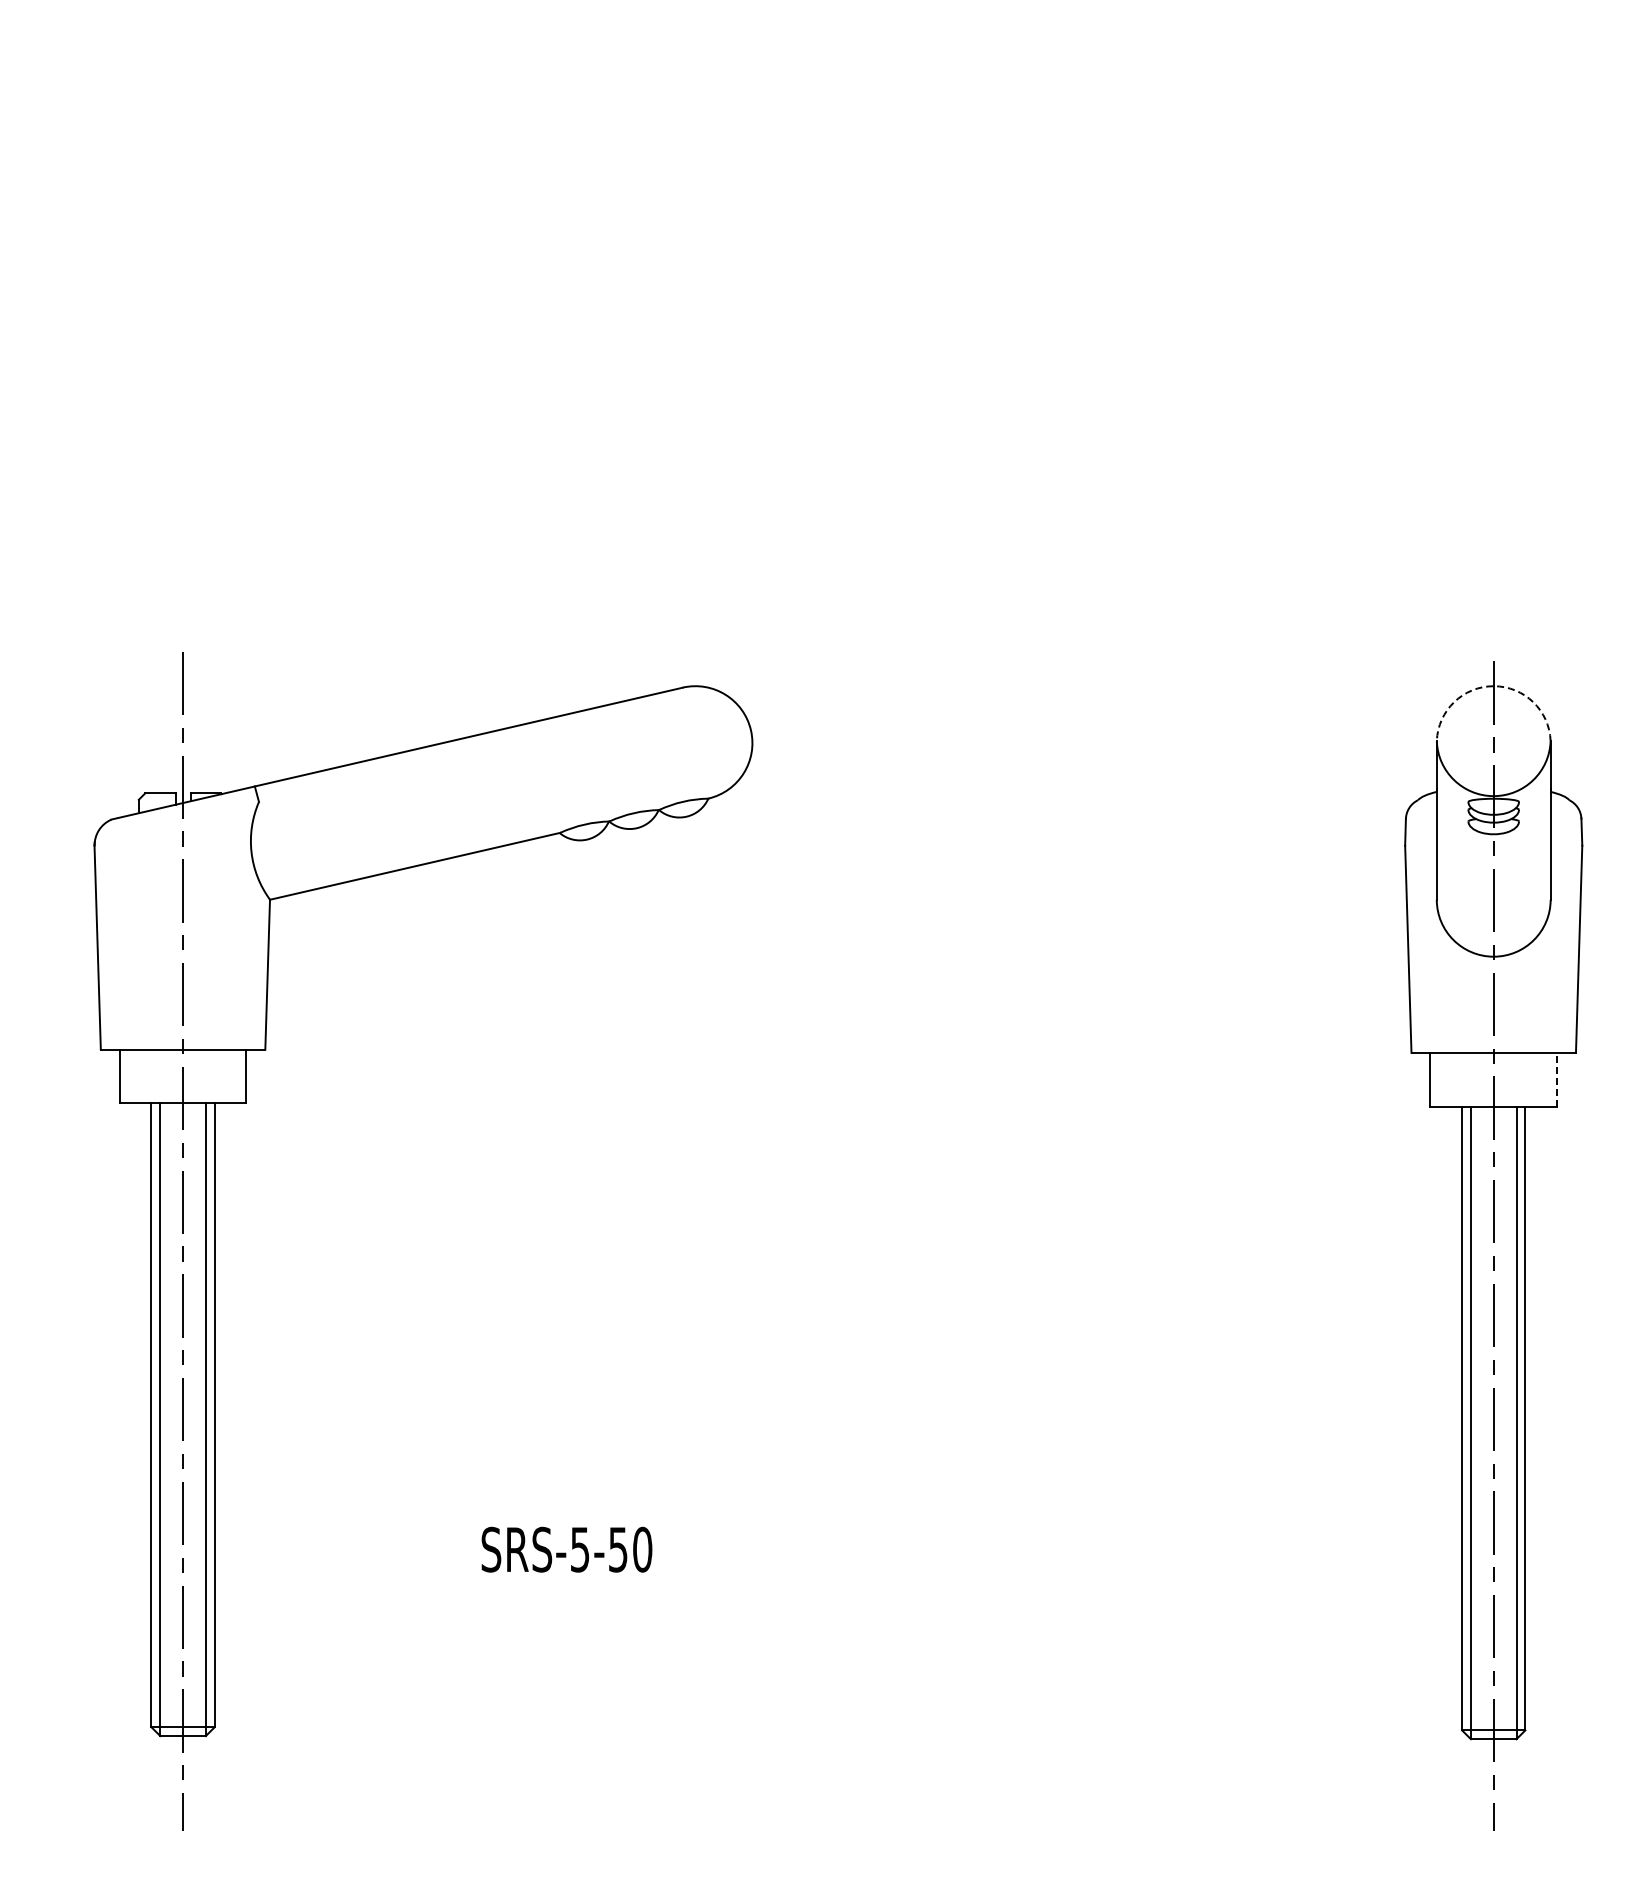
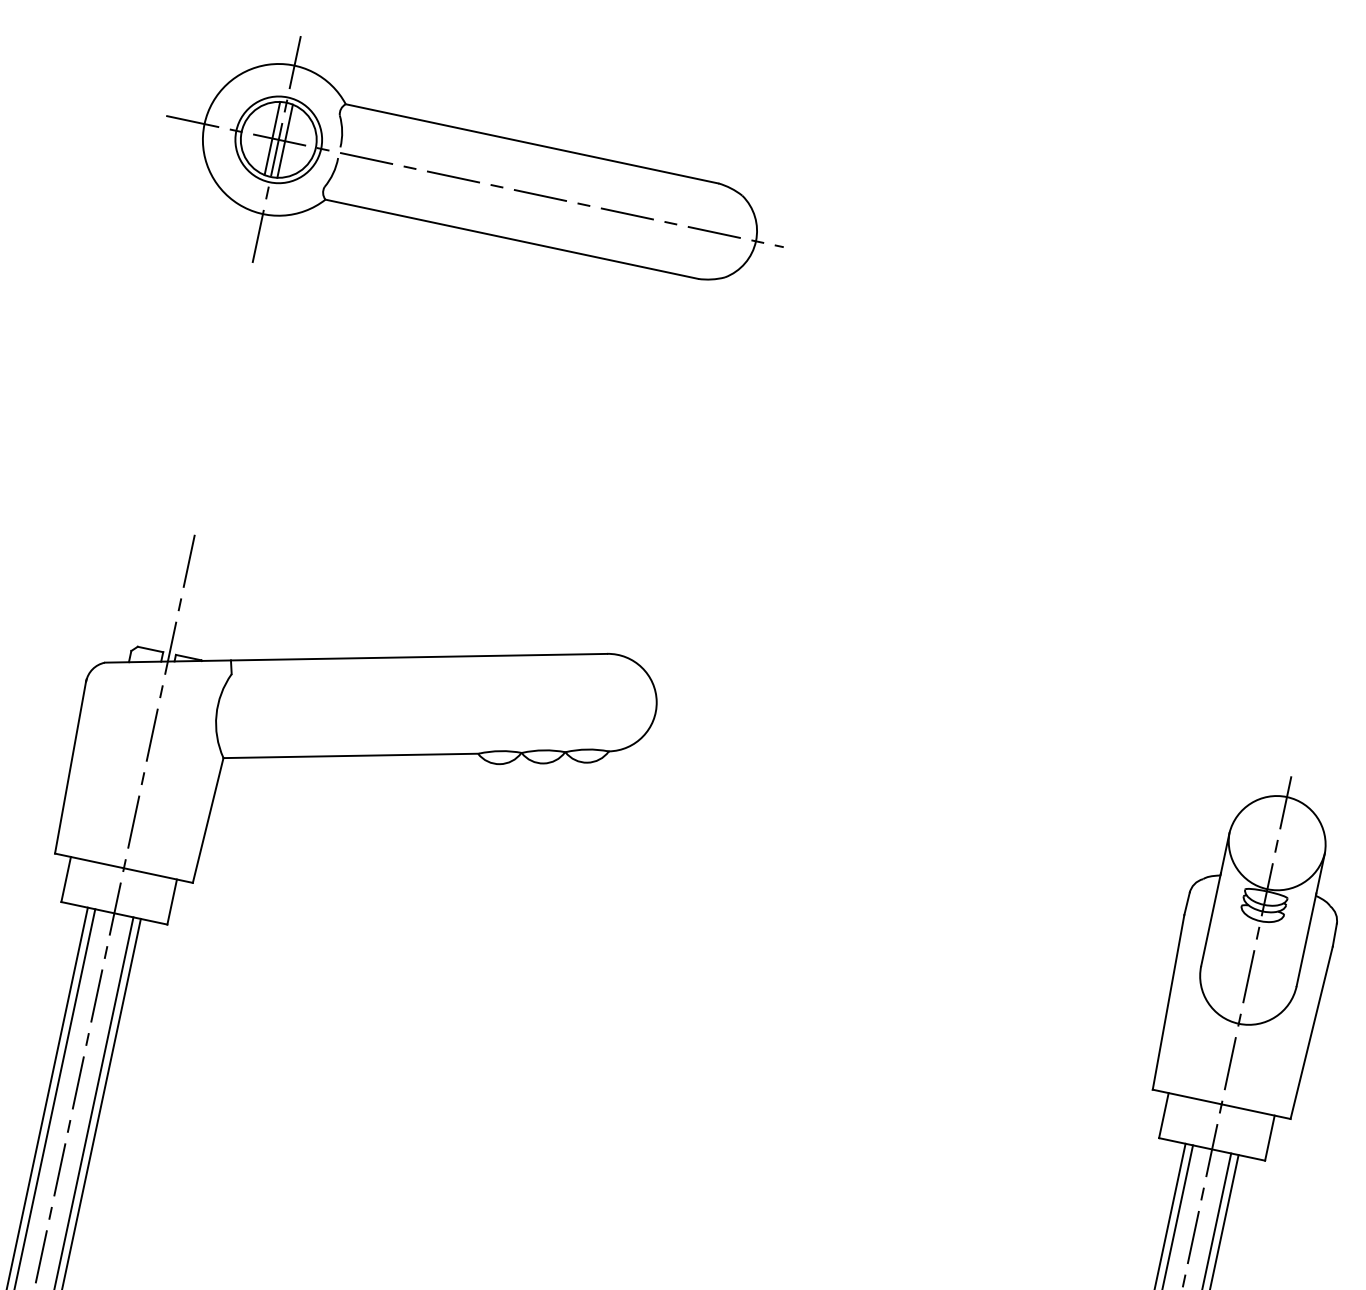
part: (417, 191) -> (473, 190), added
arc: (1493, 686) -> (1286, 797), dashed -> solid
line: (1556, 1079) -> (1269, 1137), dashed -> solid

